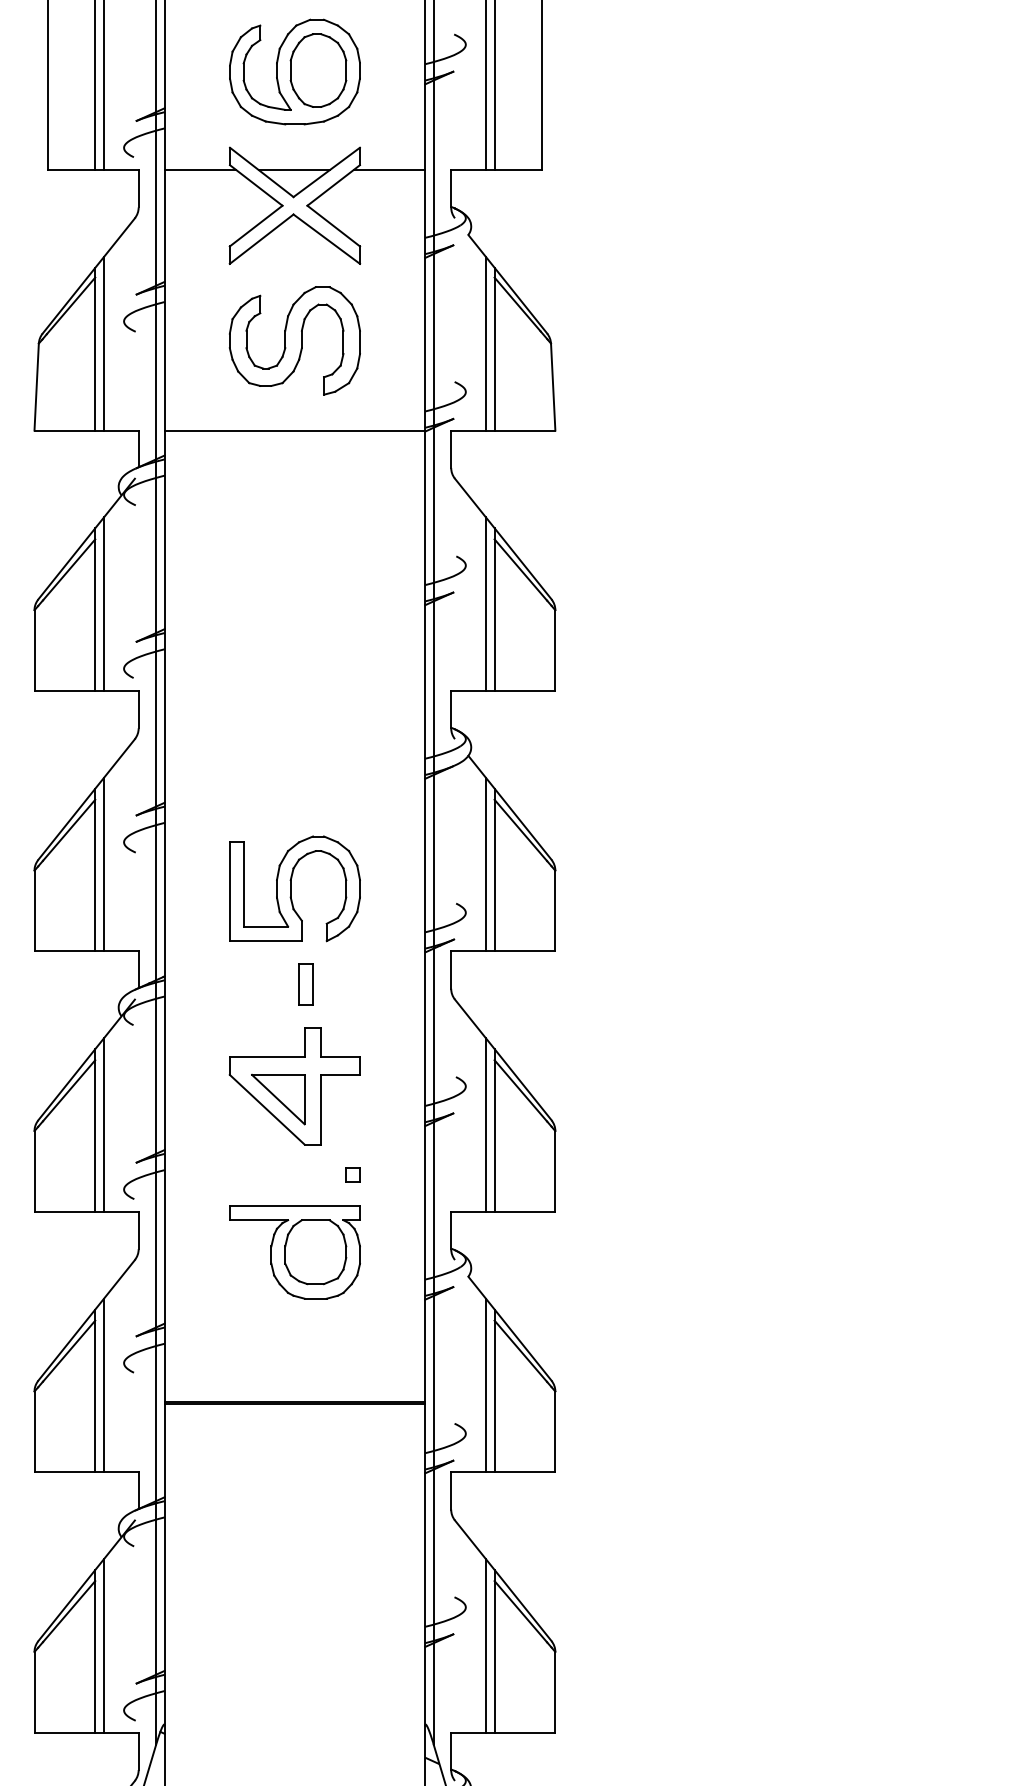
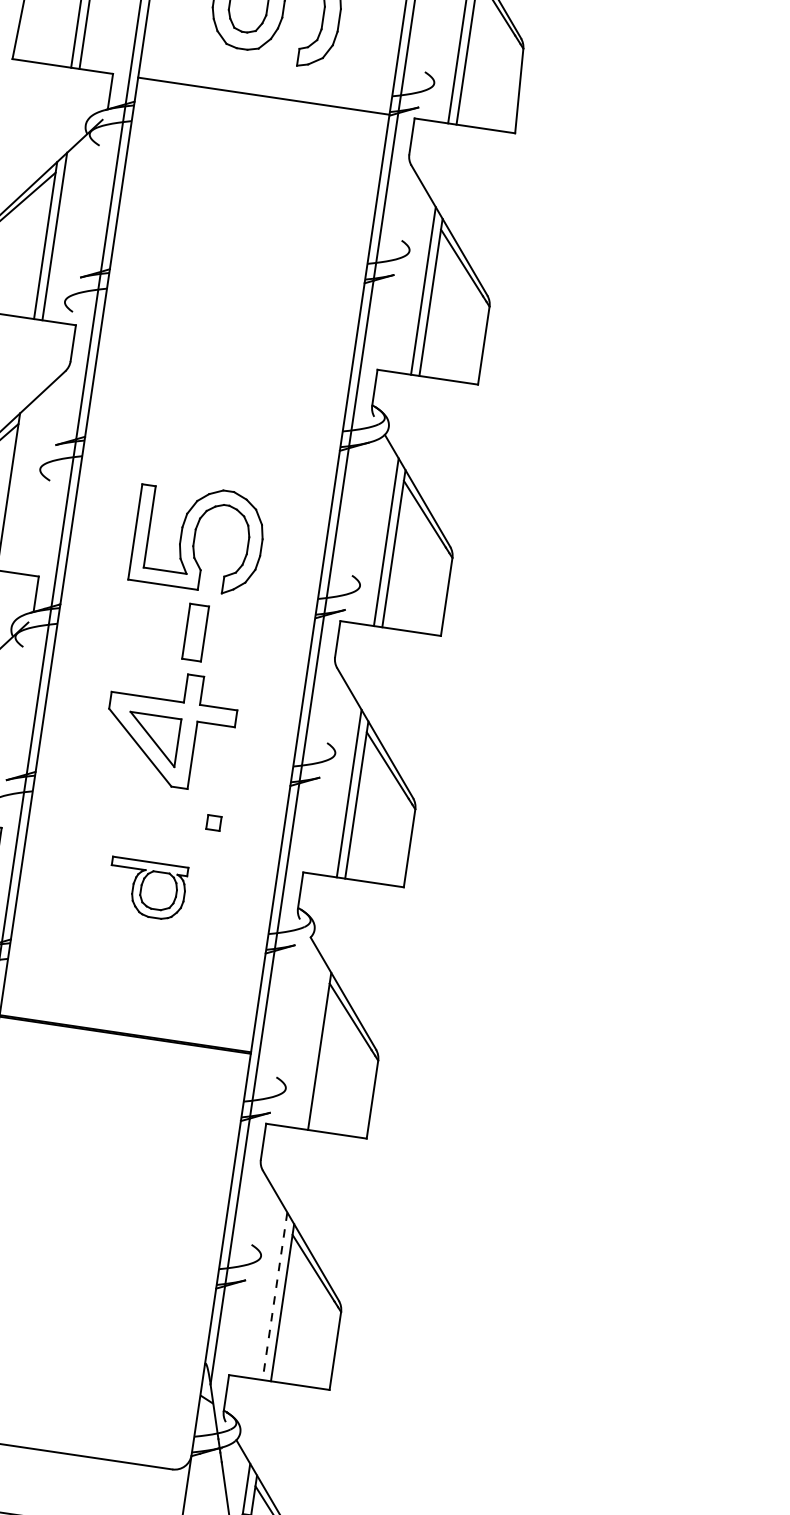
line: (103, 864) -> (17, 487), removed
part: (305, 984) -> (195, 632), size x1.4
part: (294, 1252) -> (146, 889), size x0.6
line: (485, 1385) -> (311, 1044), removed
line: (485, 1645) -> (274, 1295), solid -> dashed

